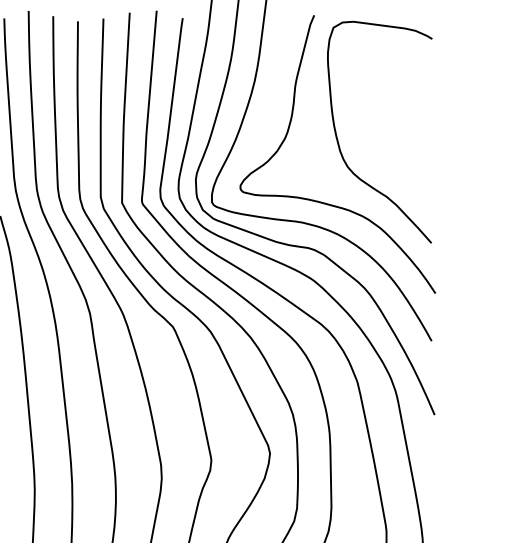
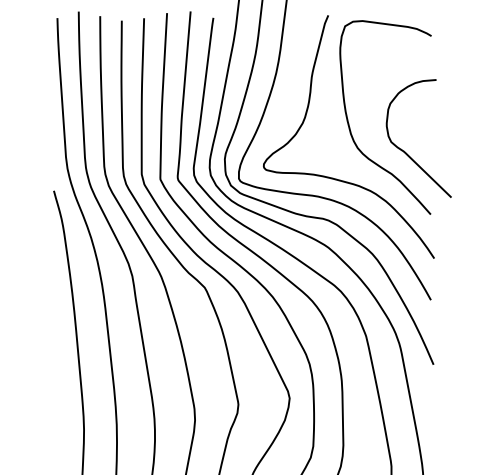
curve: (402, 171) -> (405, 151), added

